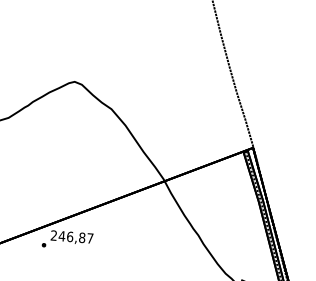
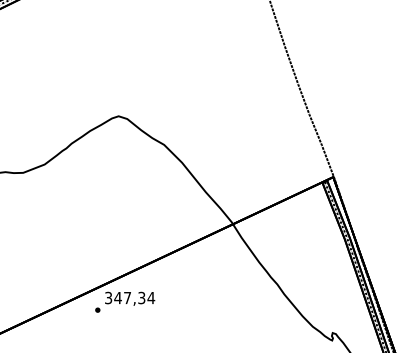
text: (72, 236) -> (130, 297), 246,87 -> 347,34

